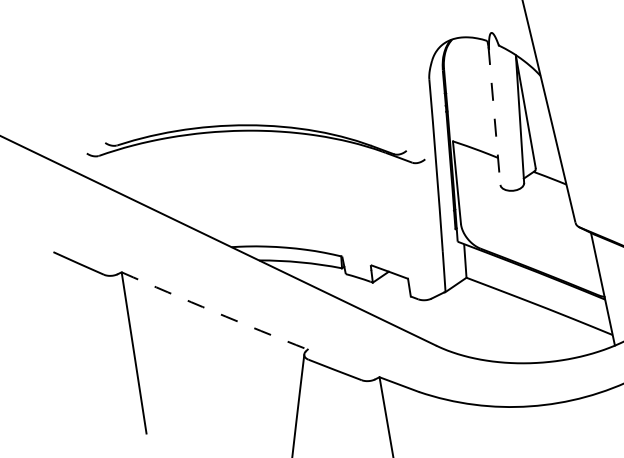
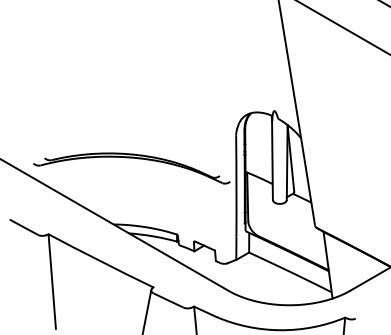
line: (494, 117) -> (272, 160), dashed -> solid
arc: (213, 312) -> (100, 261), dashed -> solid

